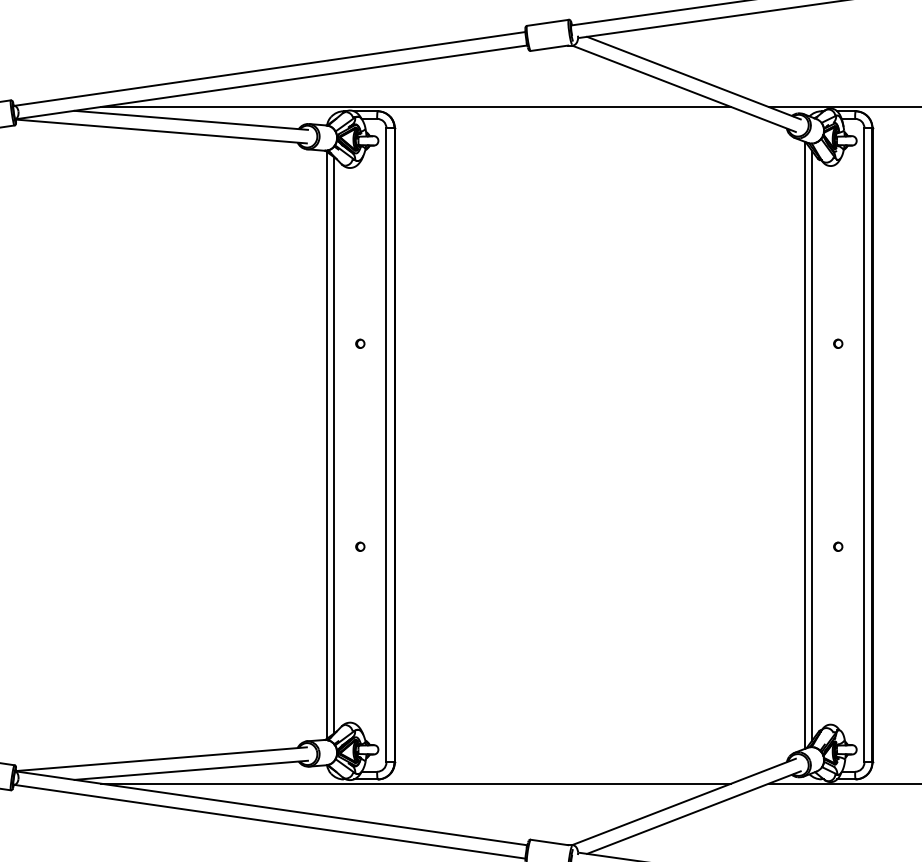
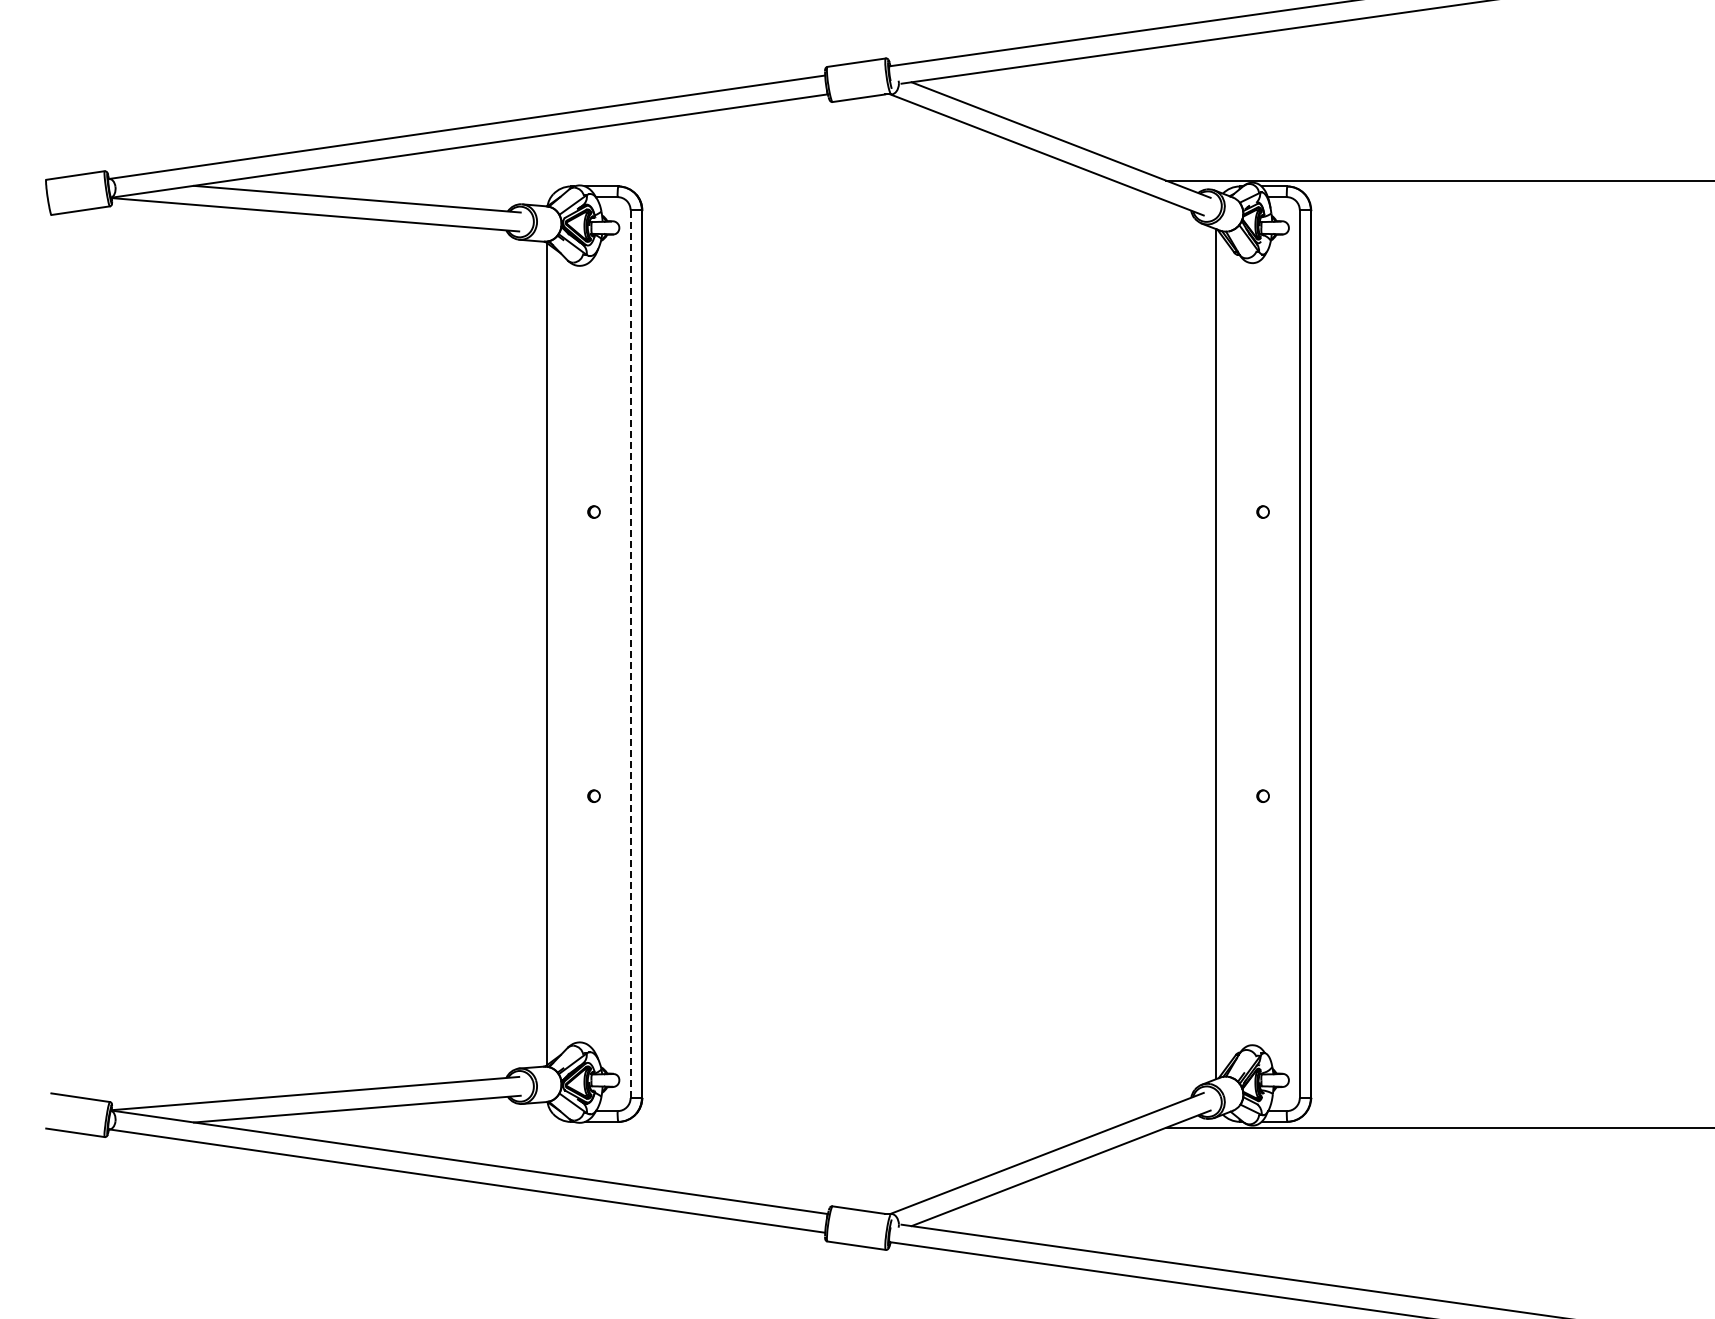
line: (415, 107) -> (671, 180), removed
line: (334, 444) -> (557, 653), removed
line: (386, 445) -> (630, 654), solid -> dashed
line: (812, 445) -> (1226, 654), removed
line: (415, 783) -> (671, 1127), removed

